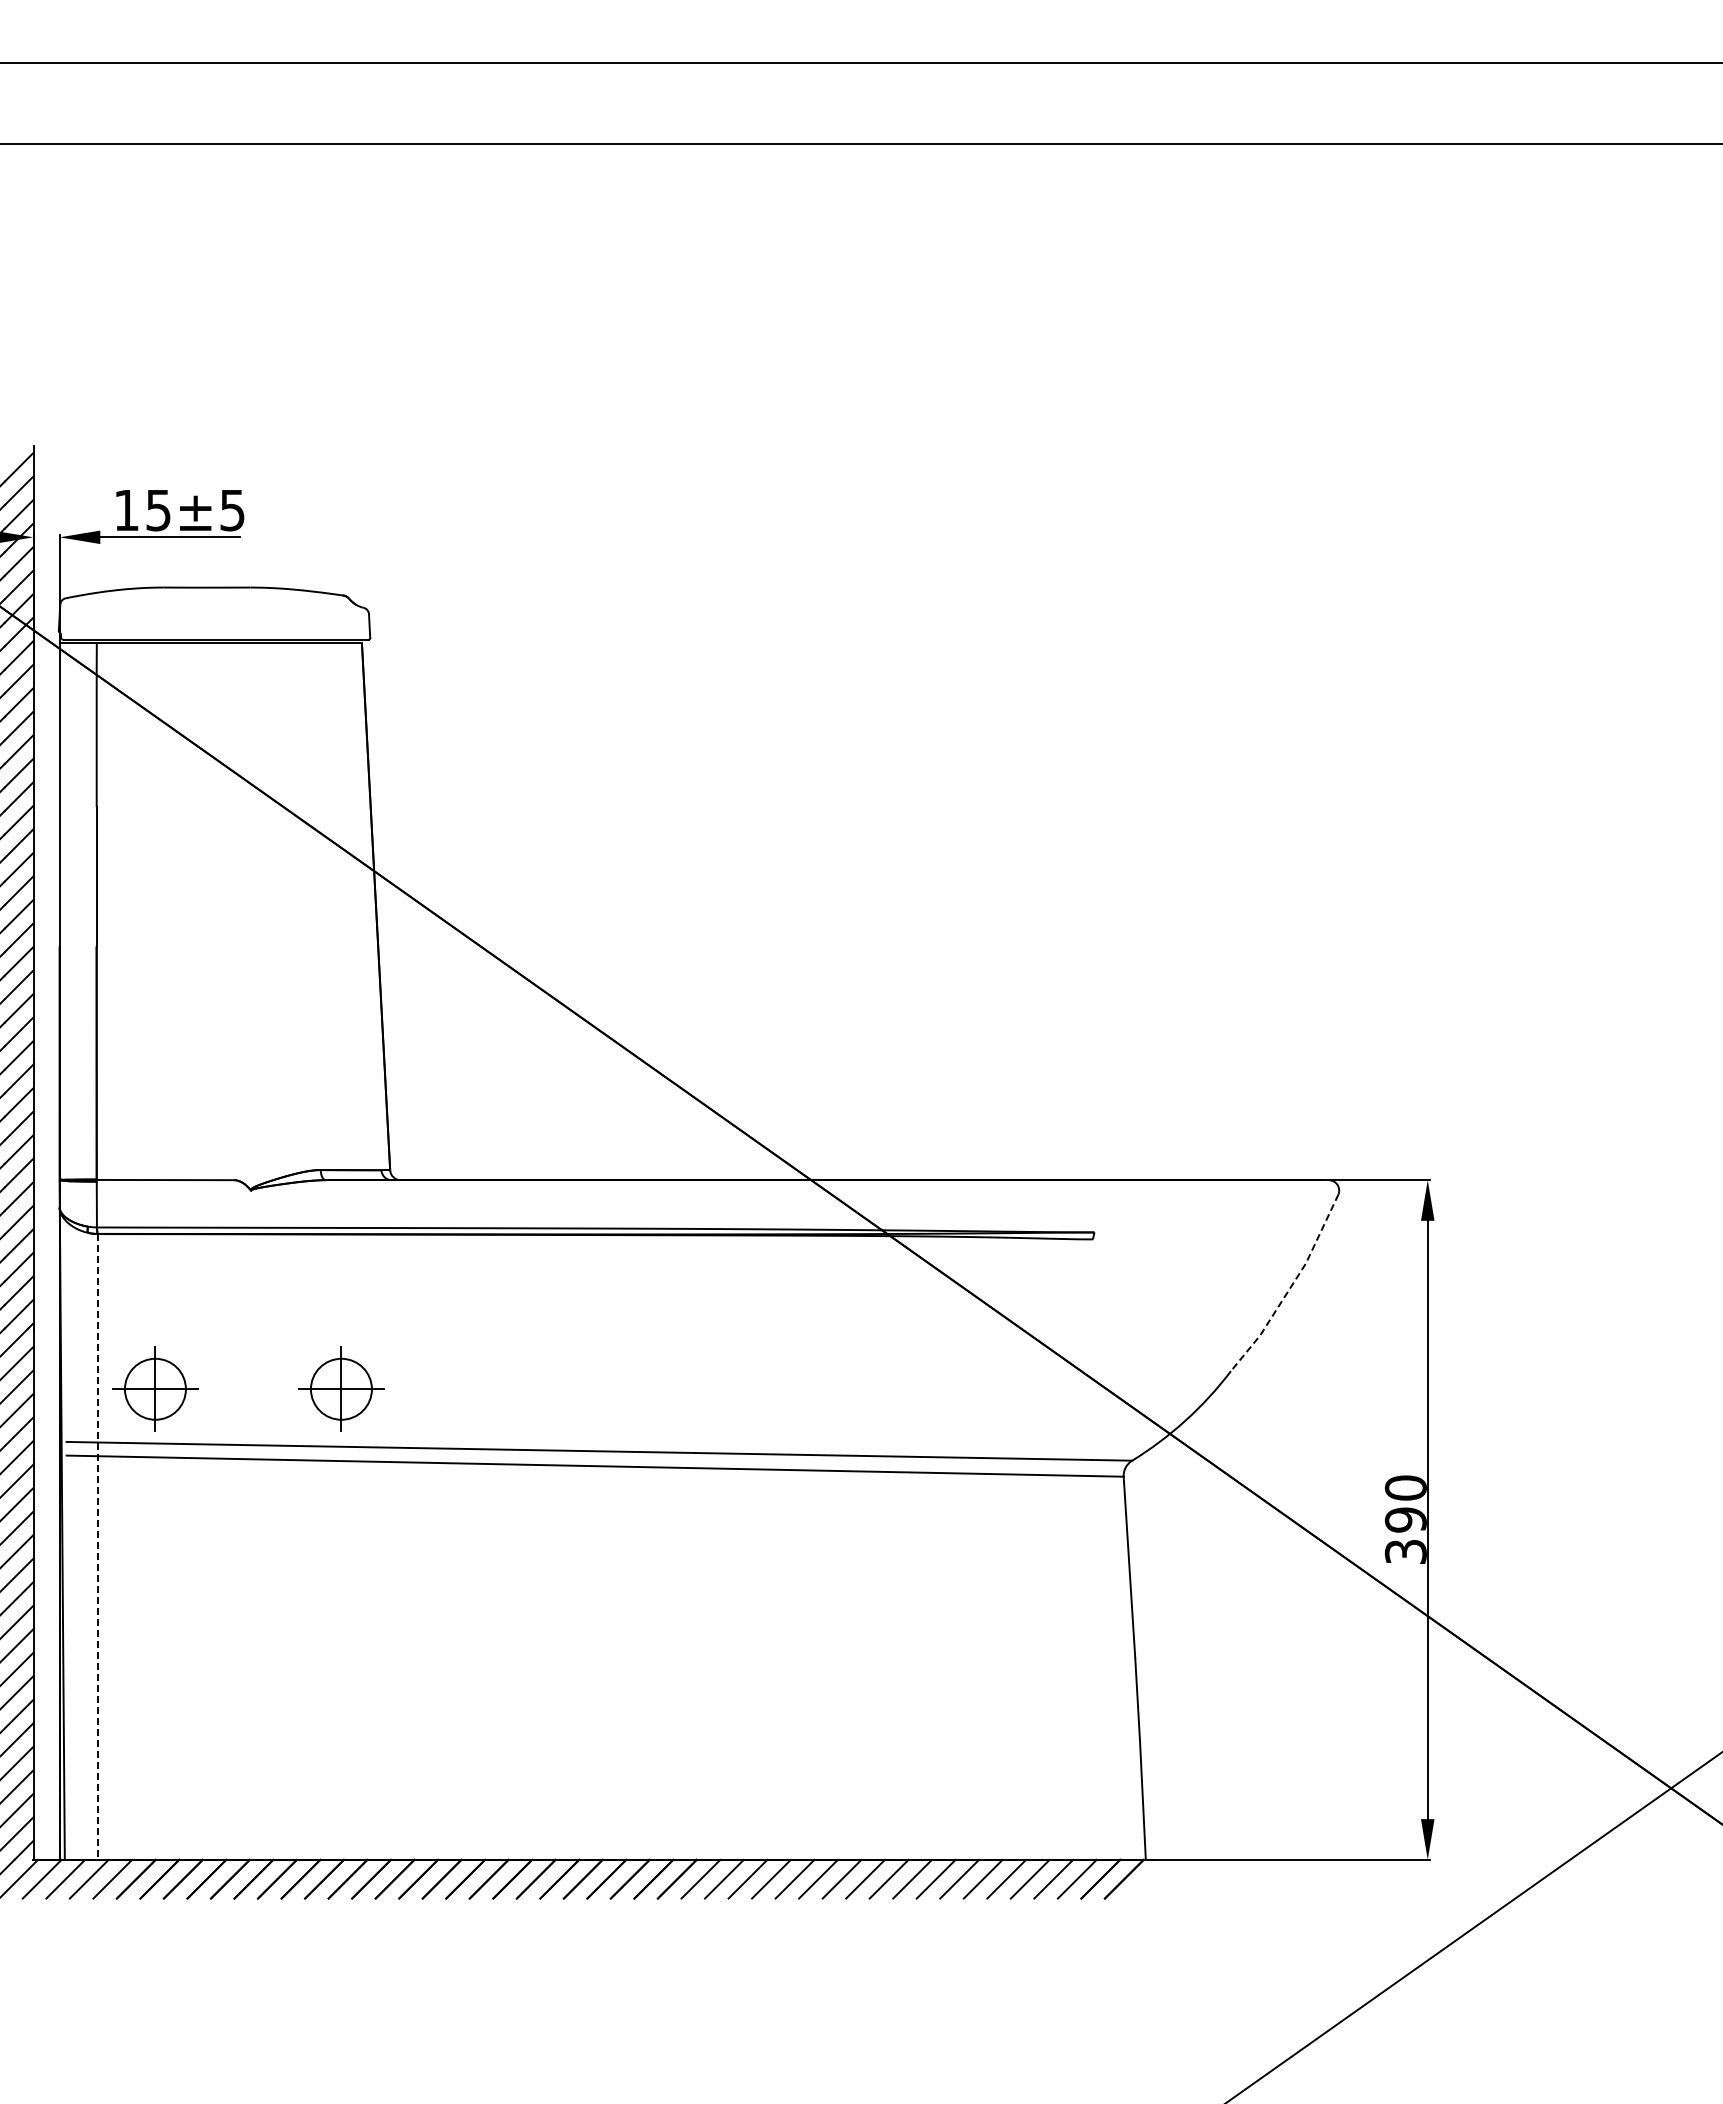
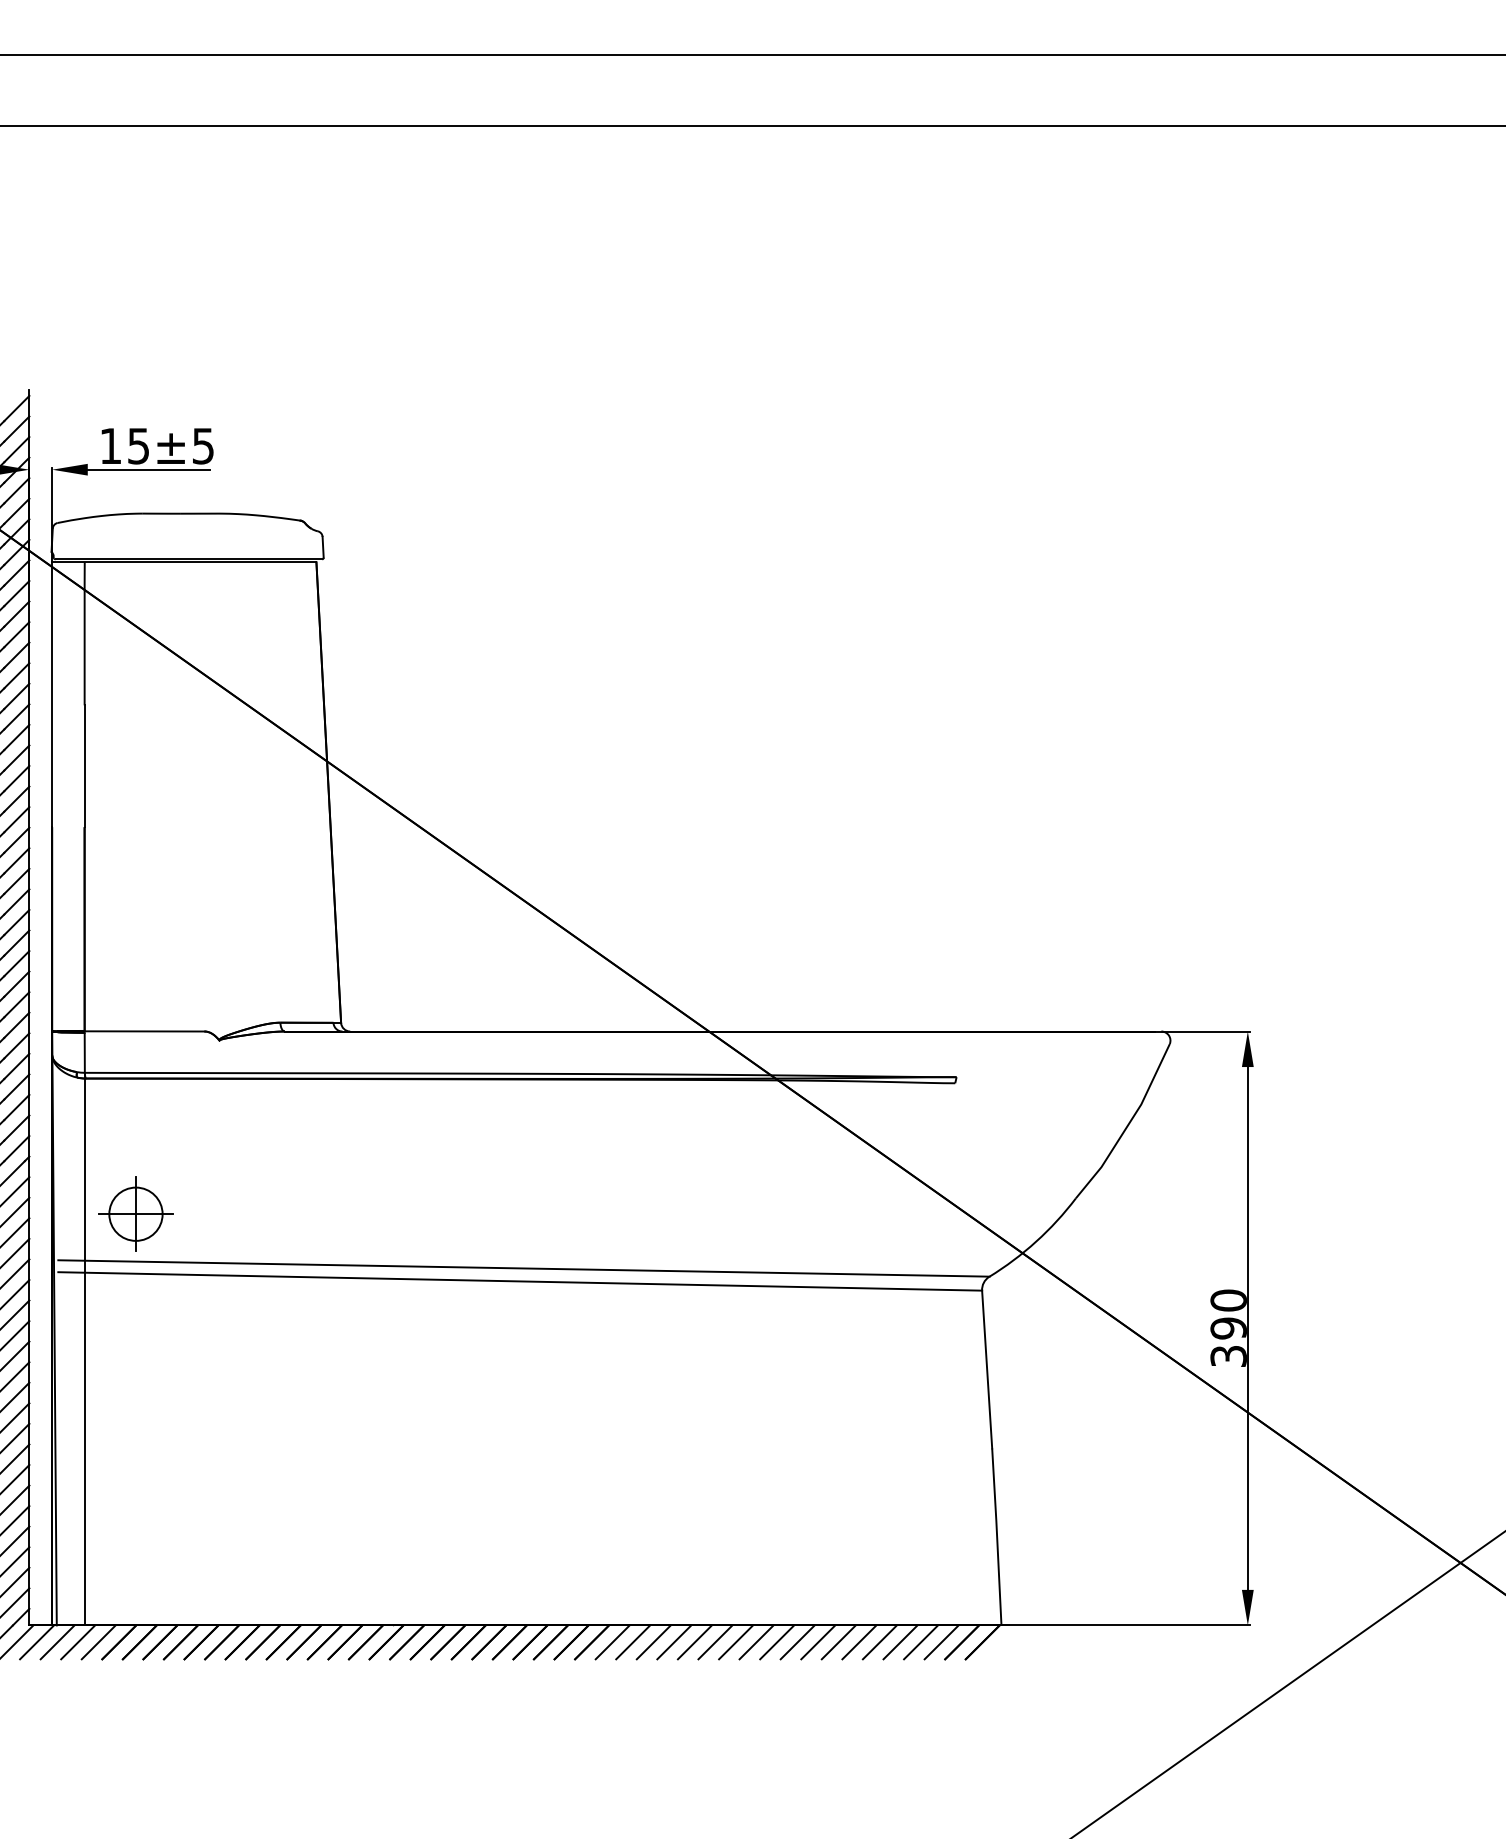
line: (1290, 1287) -> (1127, 1125), dashed -> solid
part: (341, 1388) -> (298, 1213), removed
line: (97, 1546) -> (85, 1351), dashed -> solid

